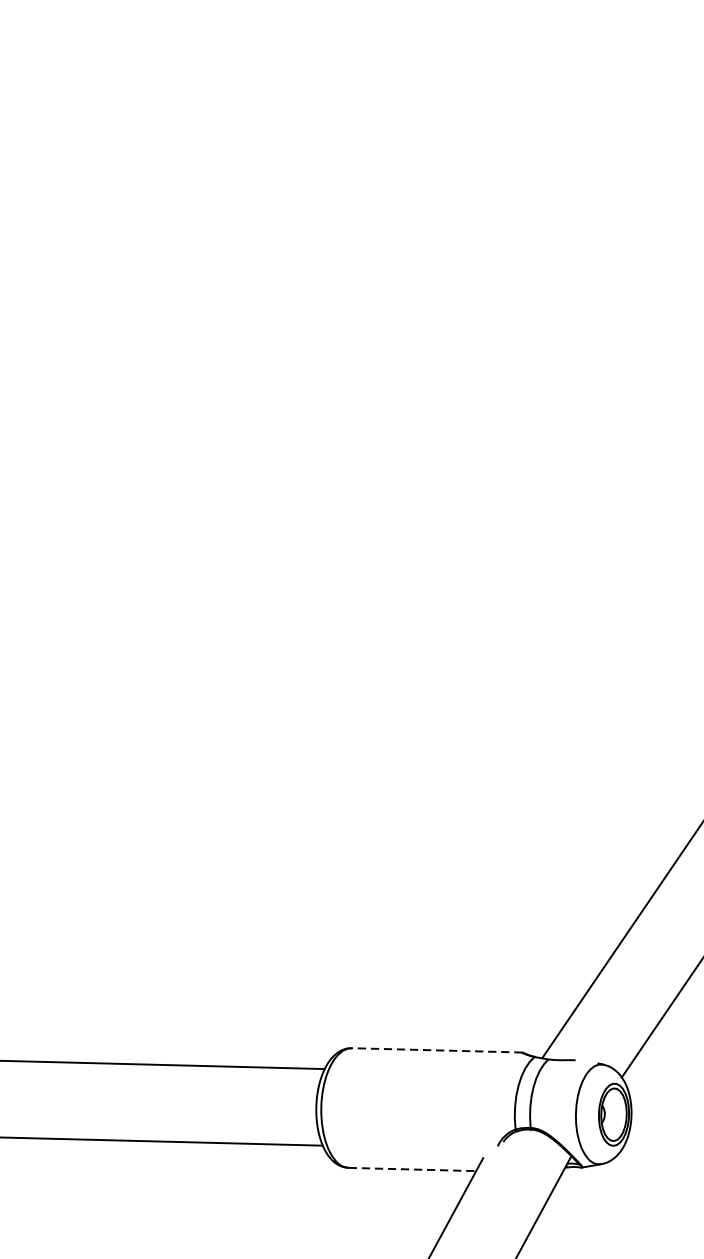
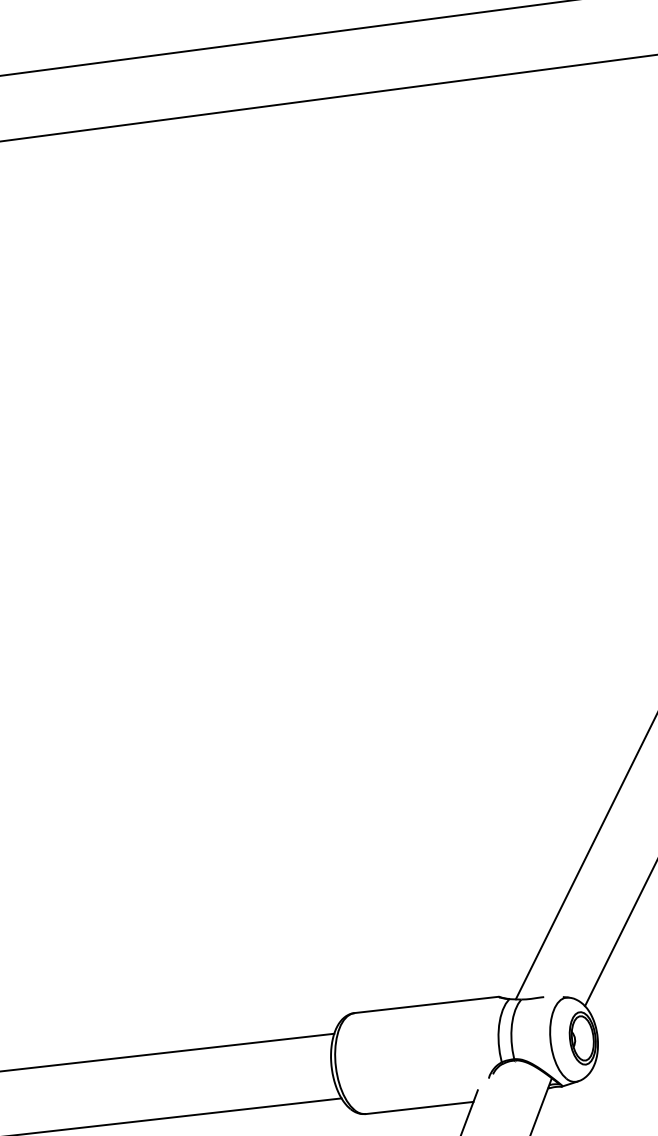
line: (437, 1049) -> (426, 1004), dashed -> solid
line: (413, 1169) -> (420, 1107), dashed -> solid

